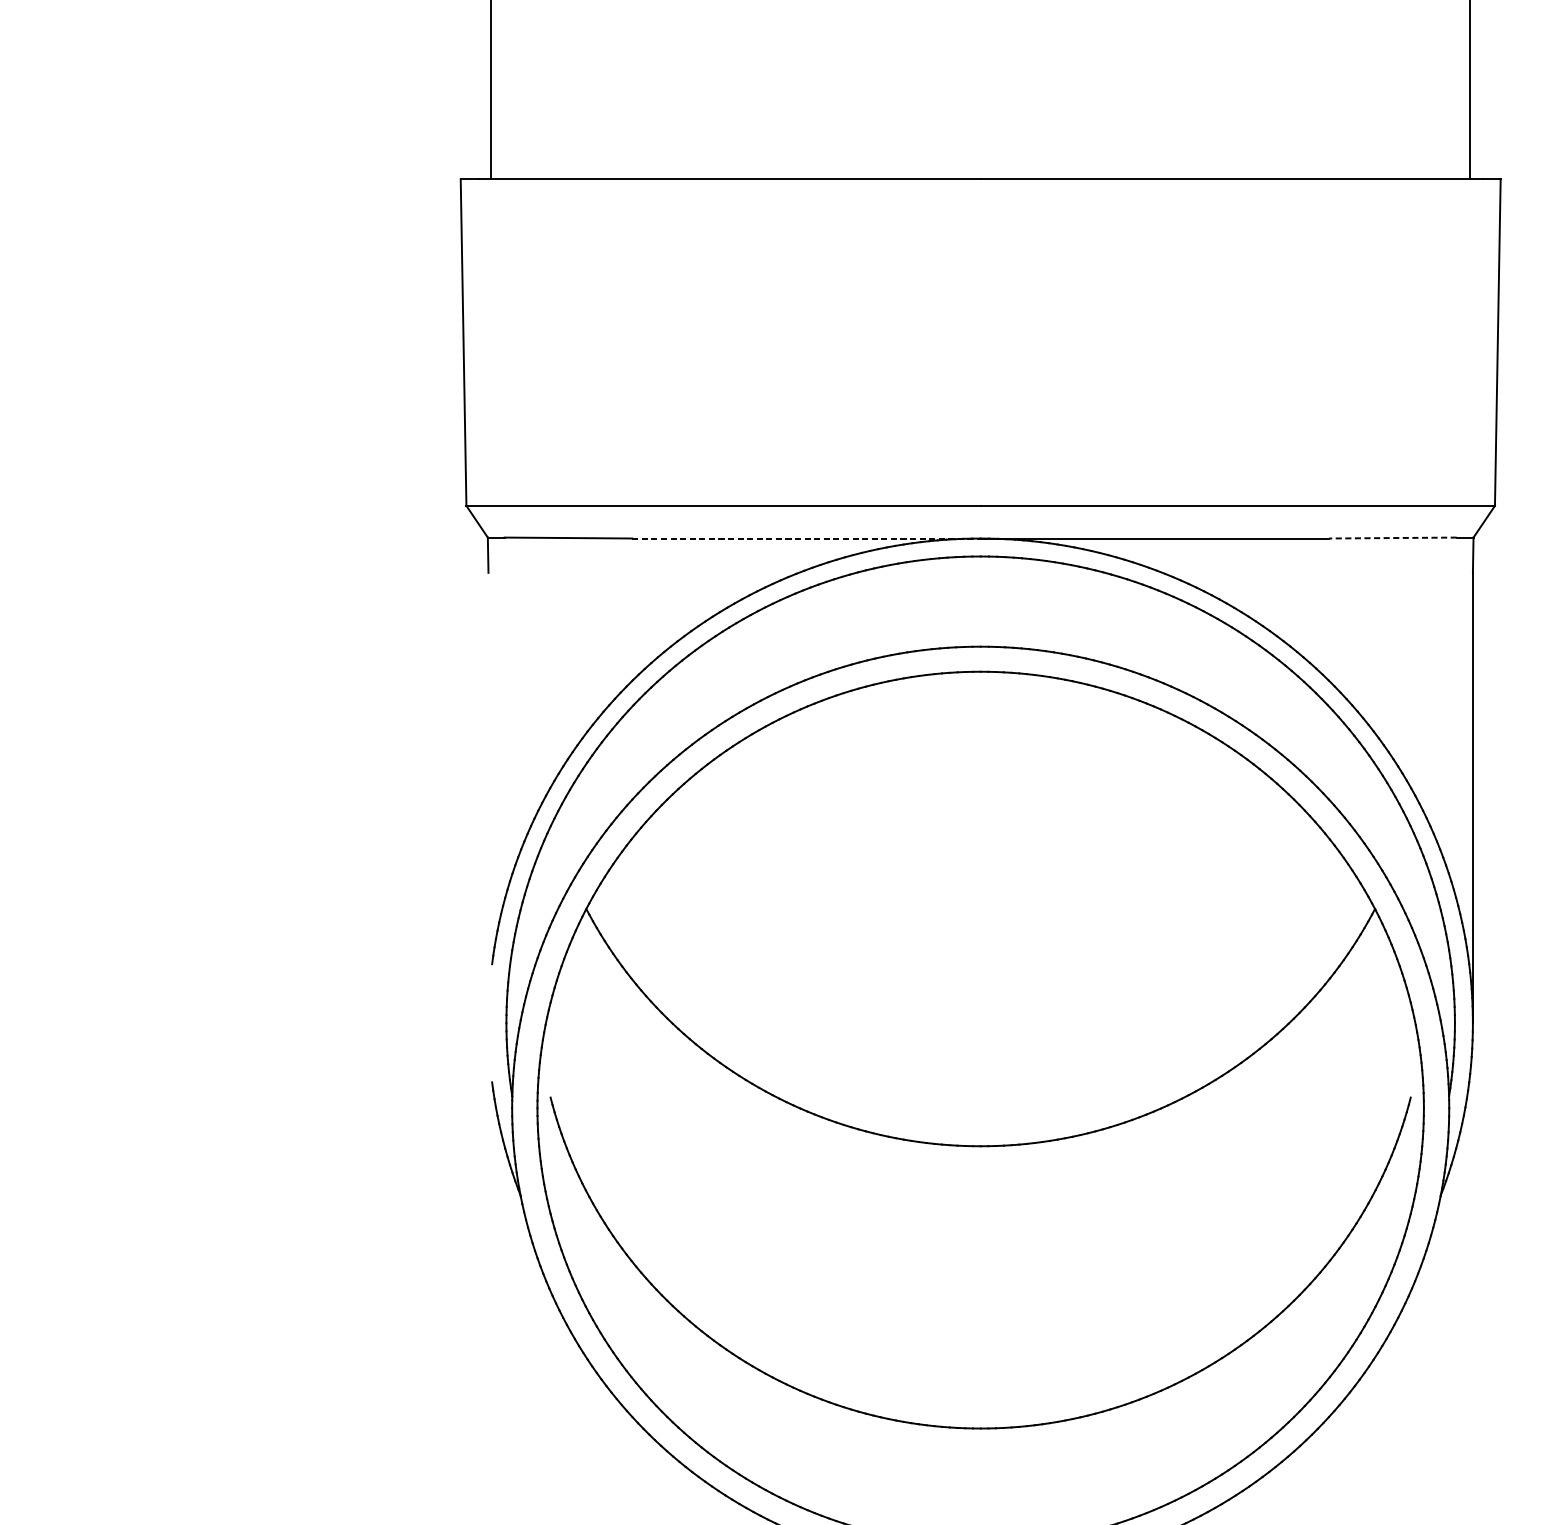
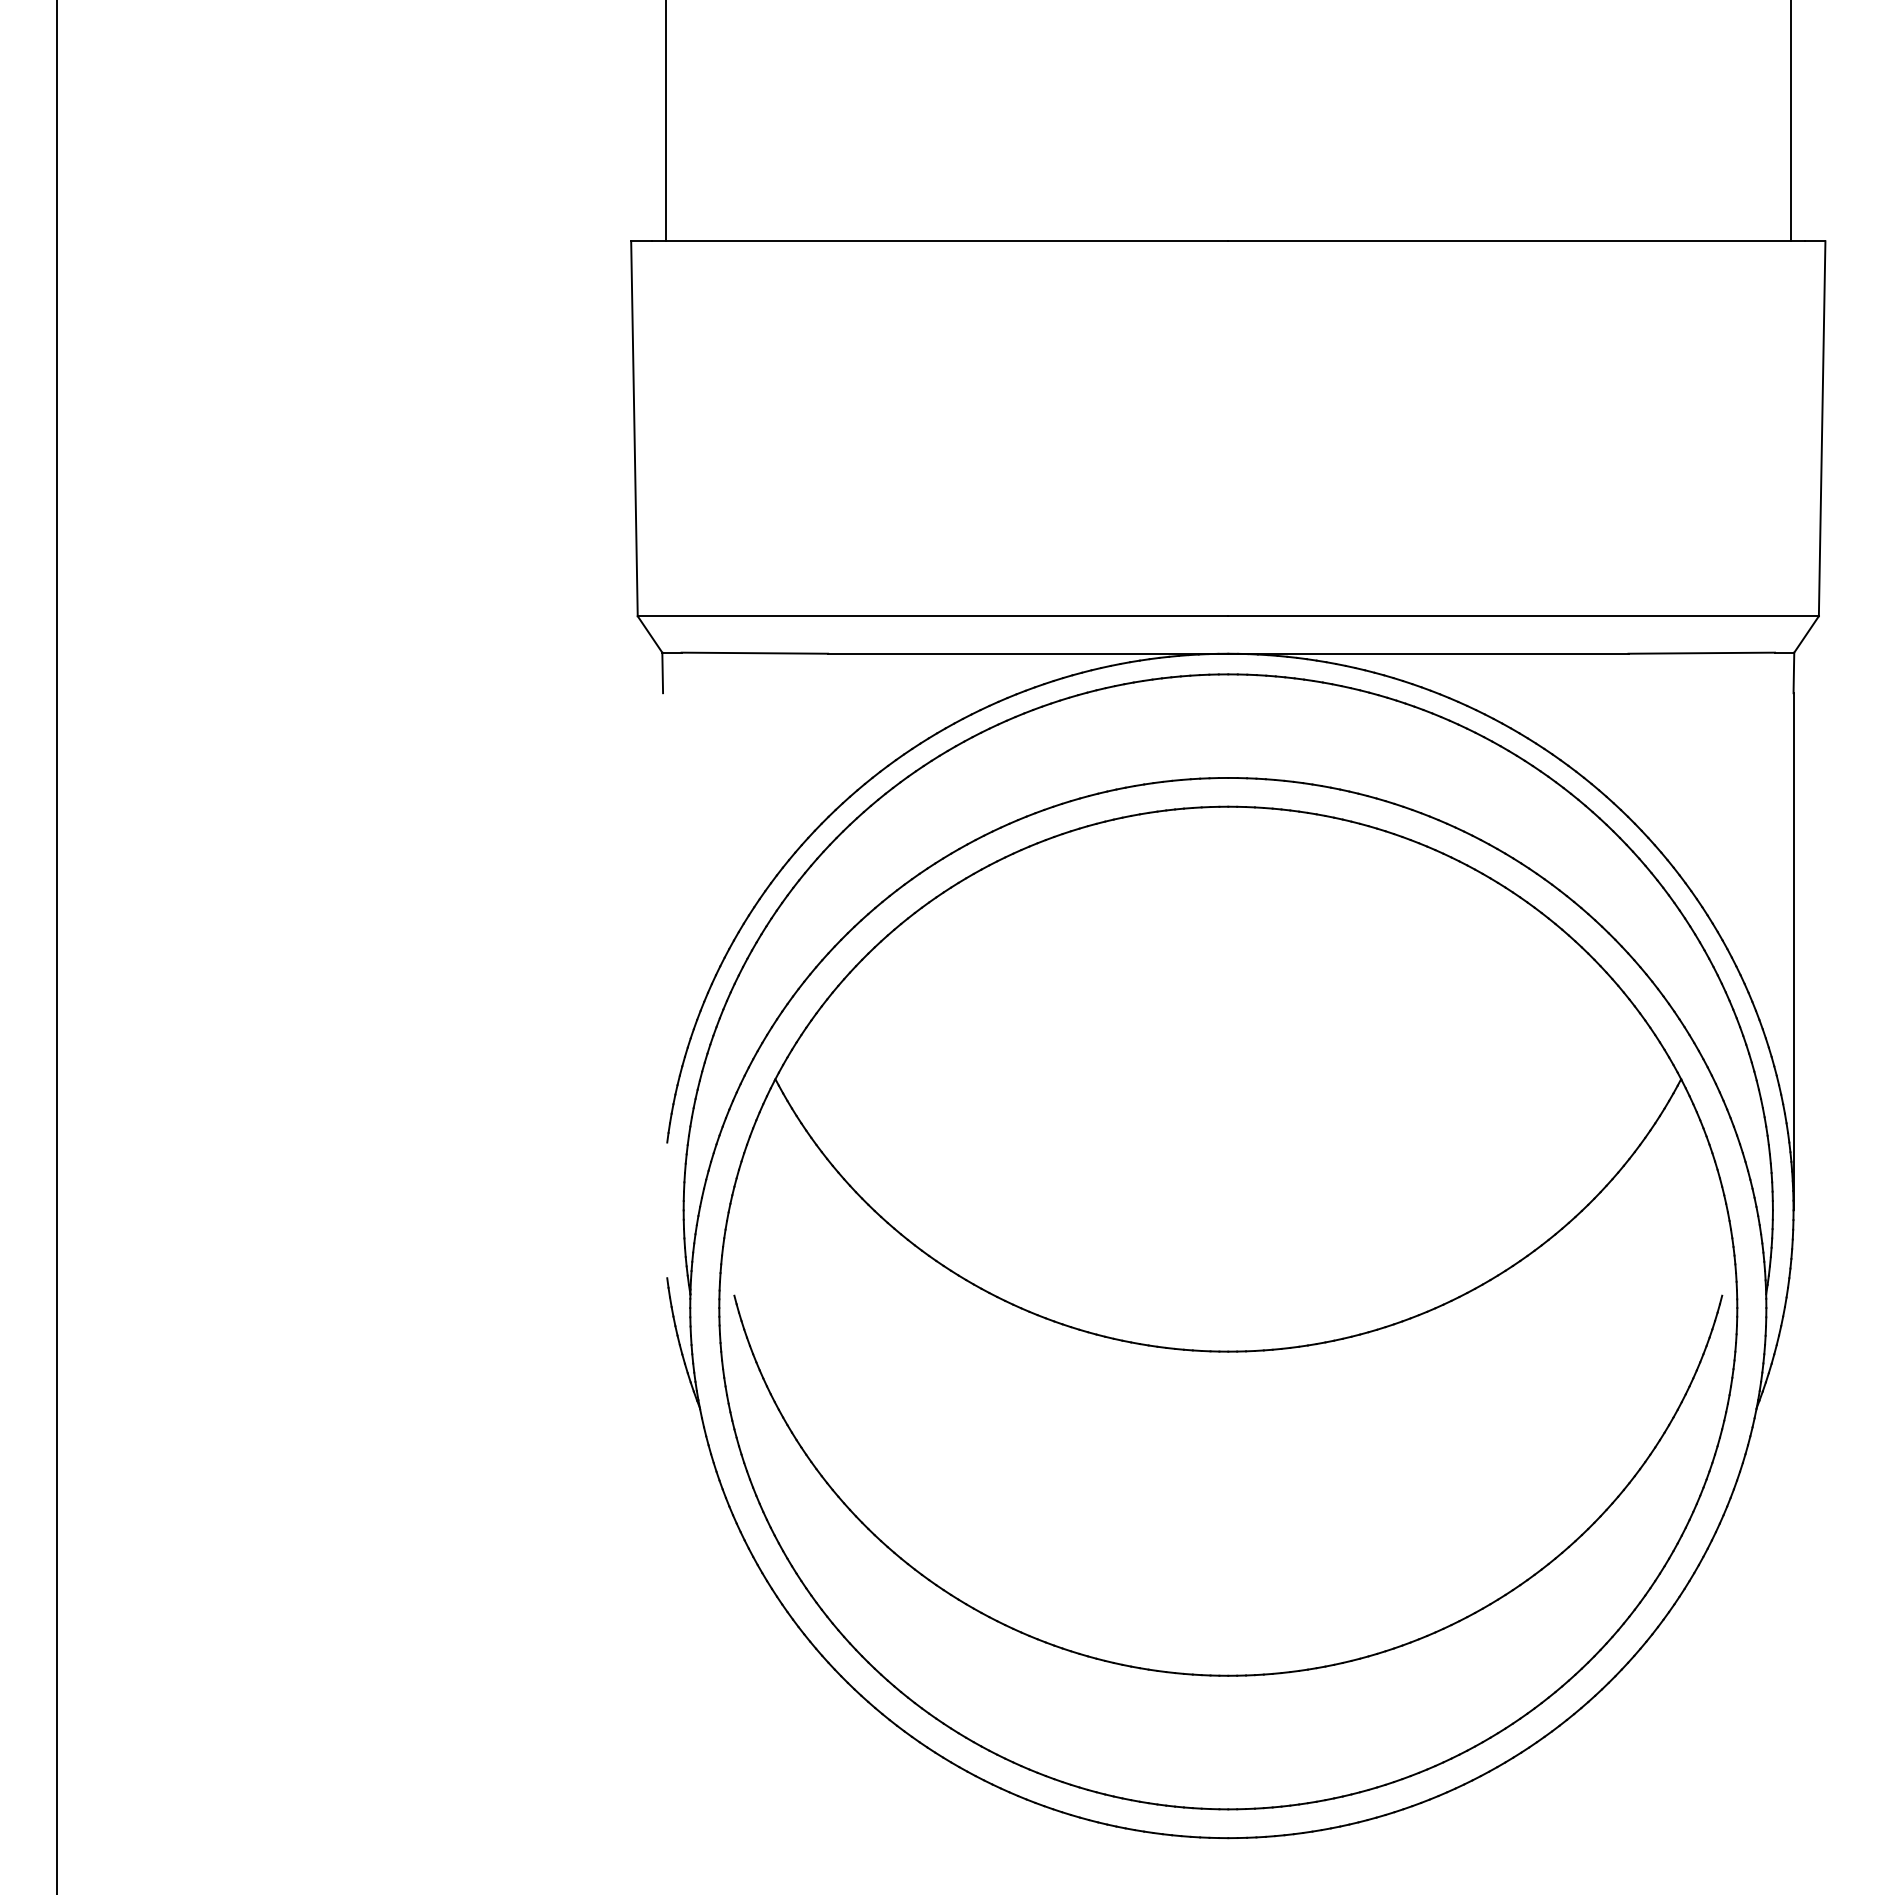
line: (806, 538) -> (1028, 653), dashed -> solid
line: (1392, 538) -> (1701, 653), dashed -> solid

